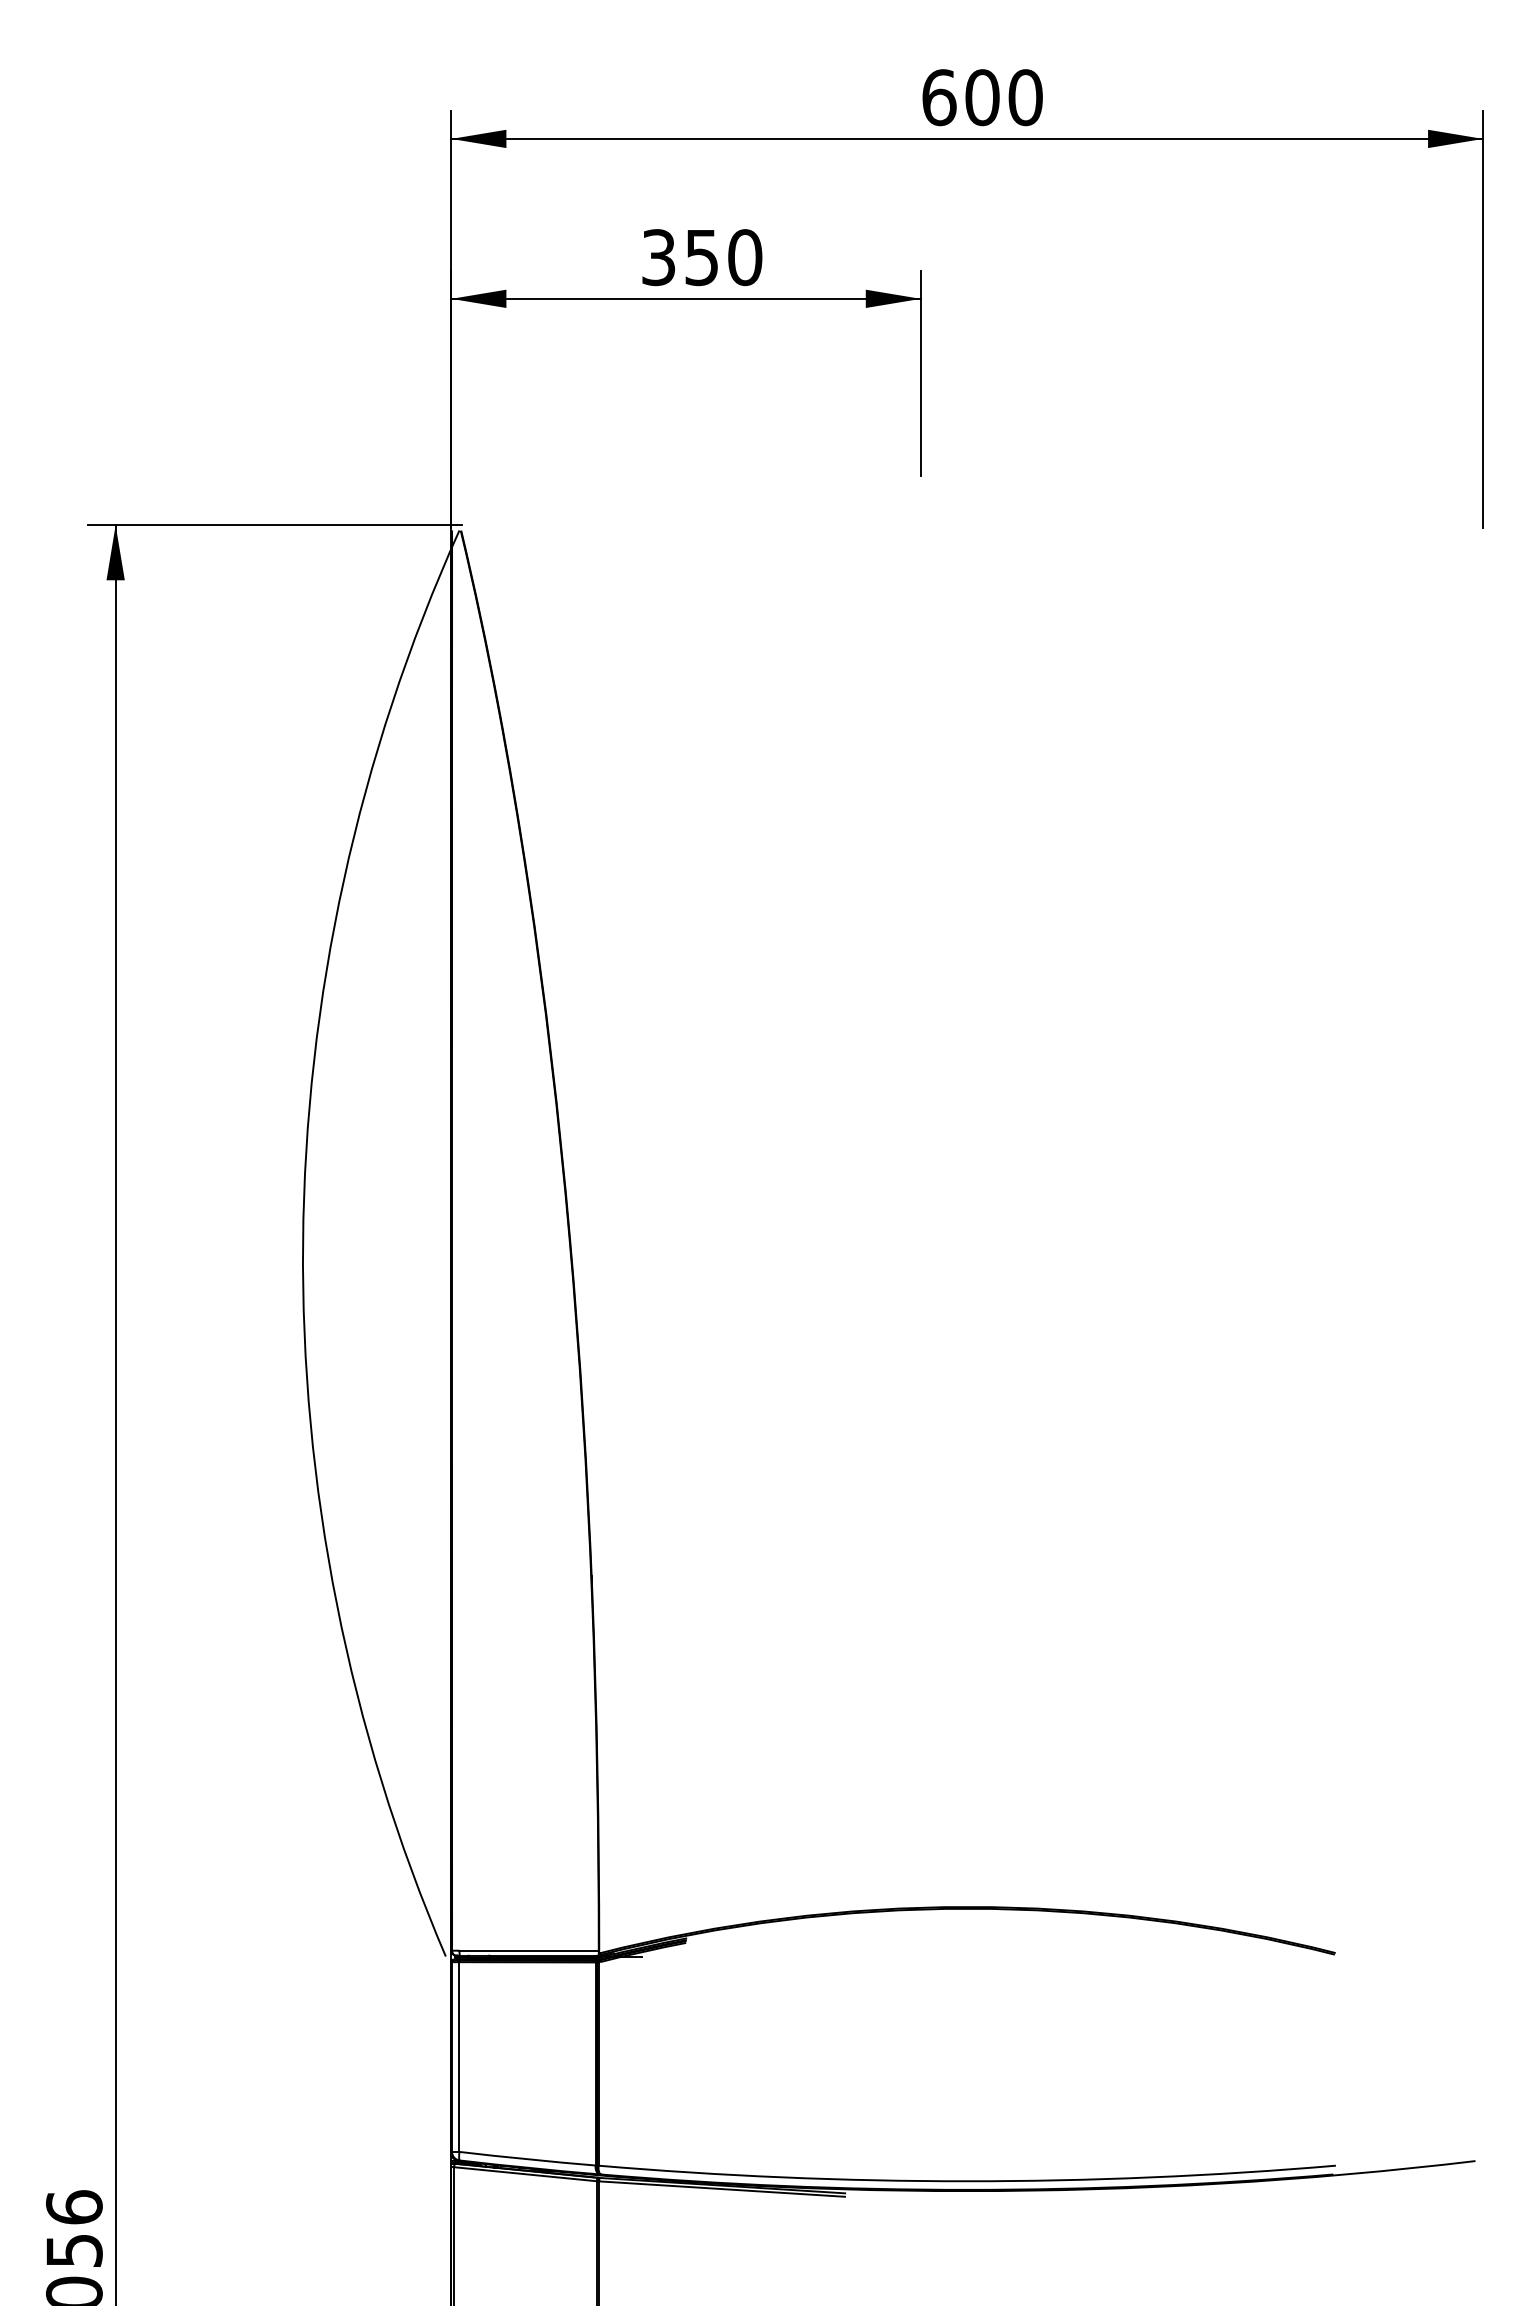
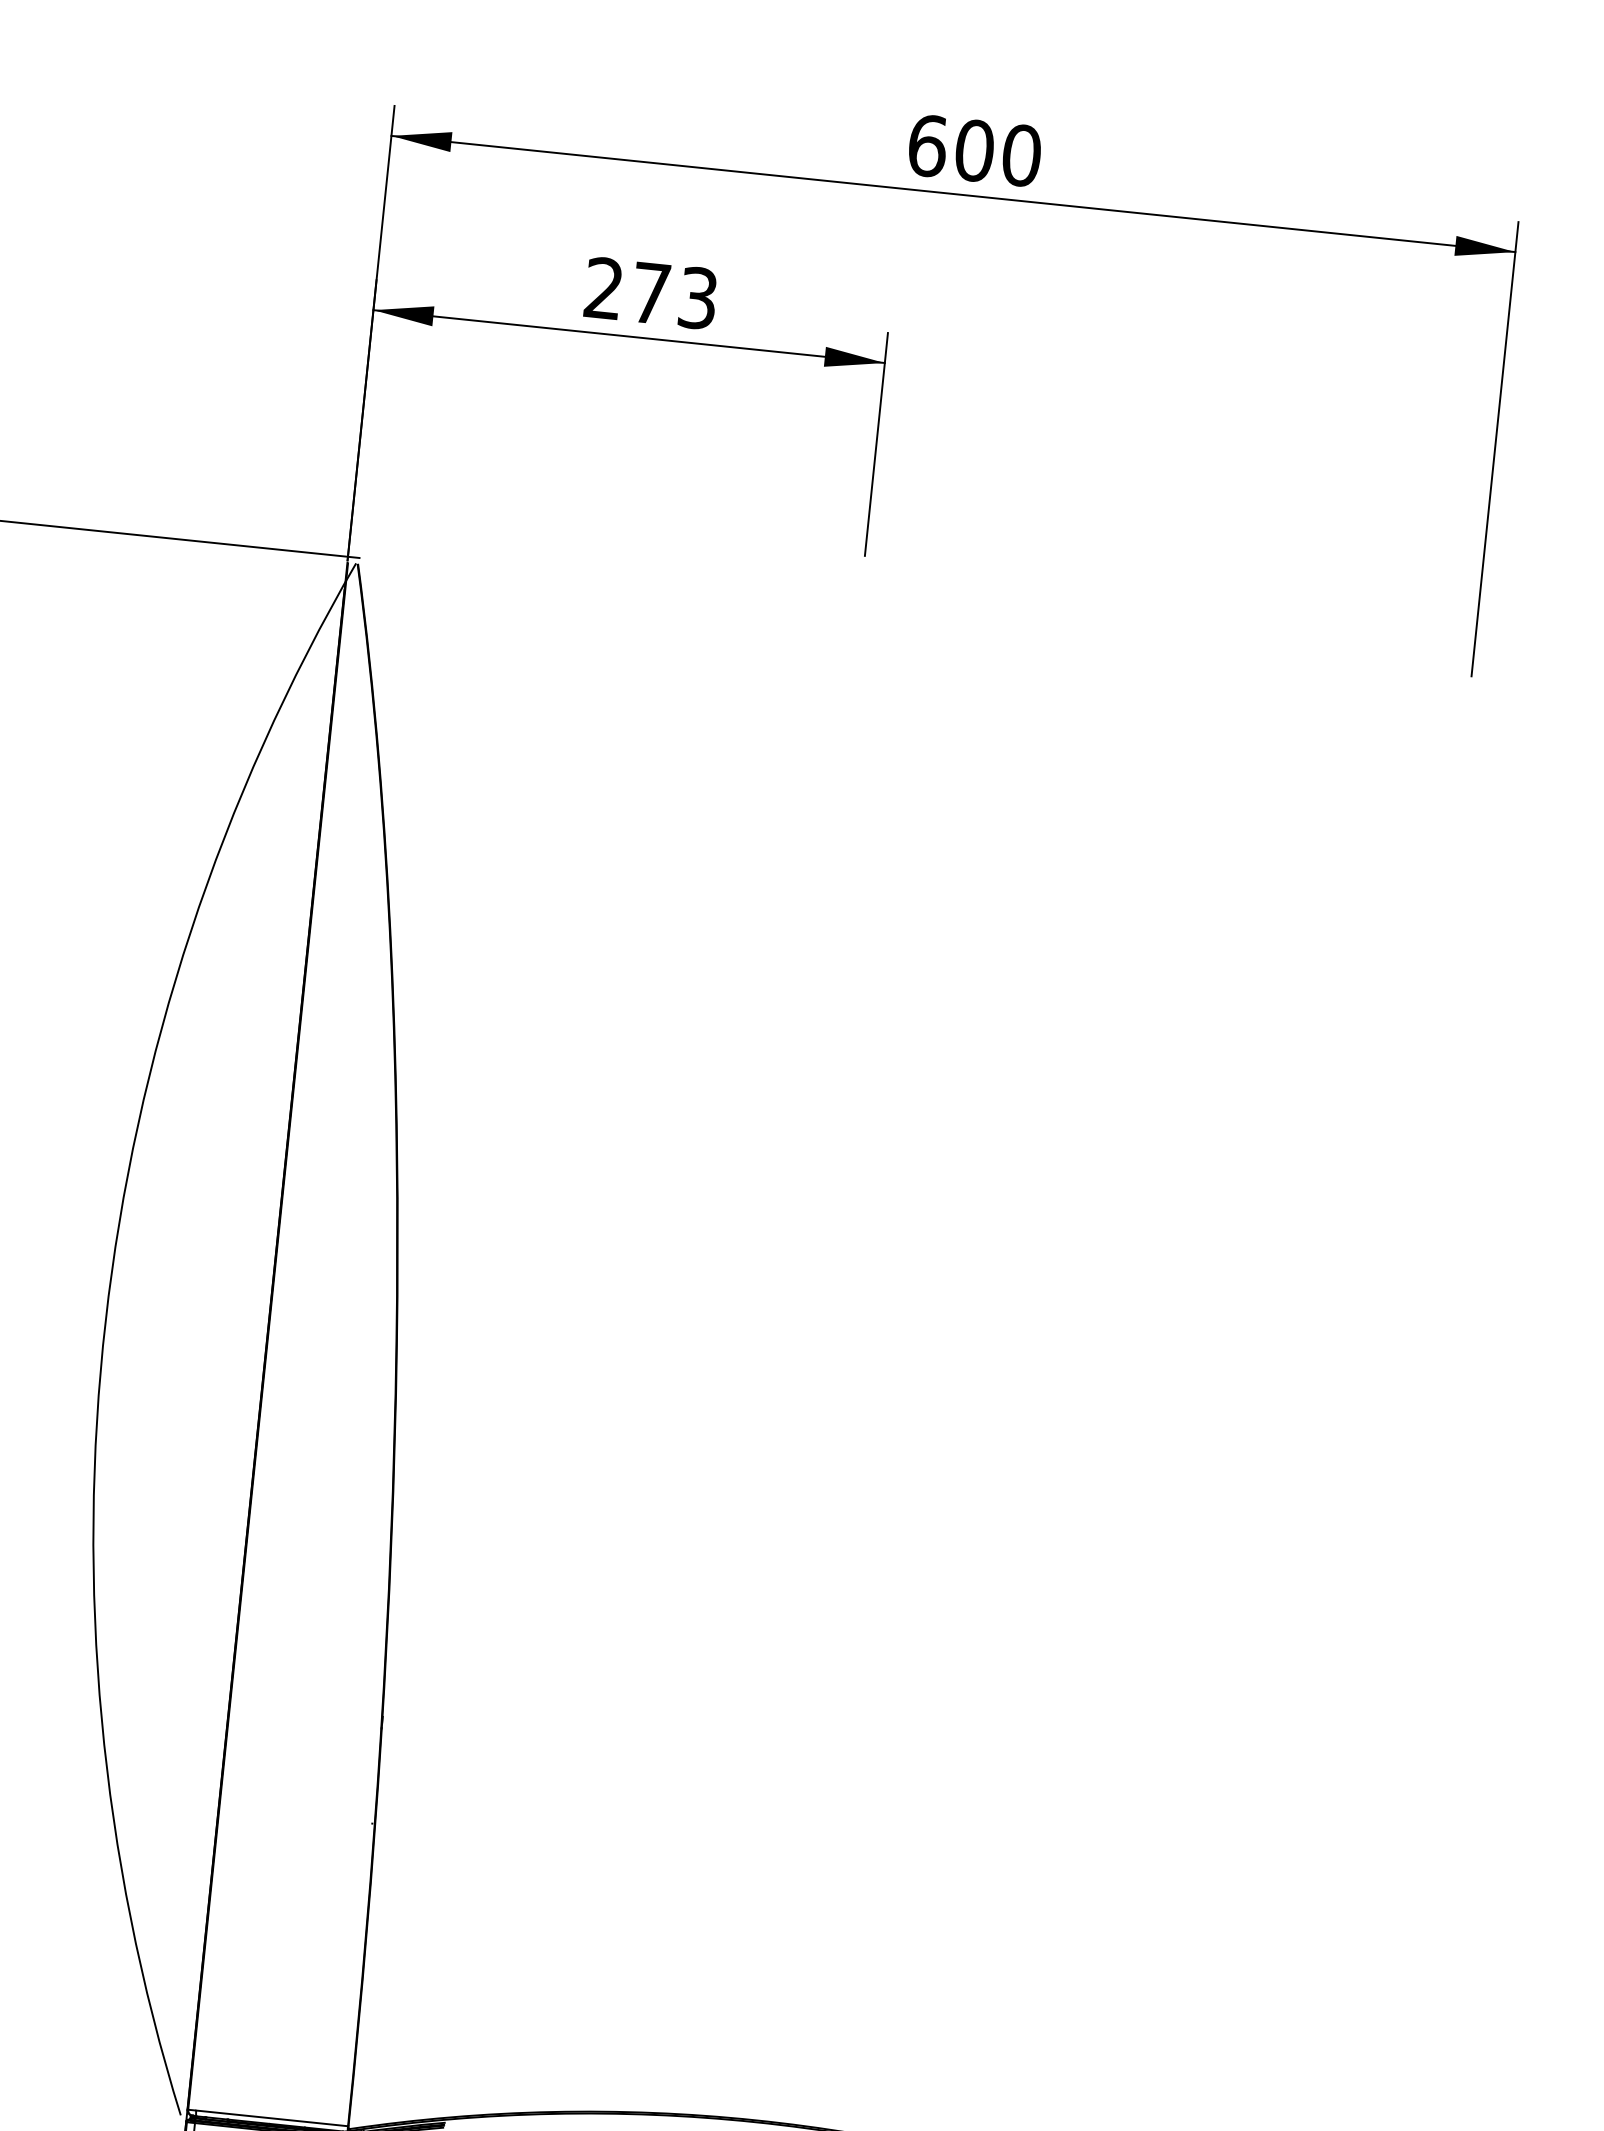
text: (702, 257) -> (651, 293), 350 -> 273

